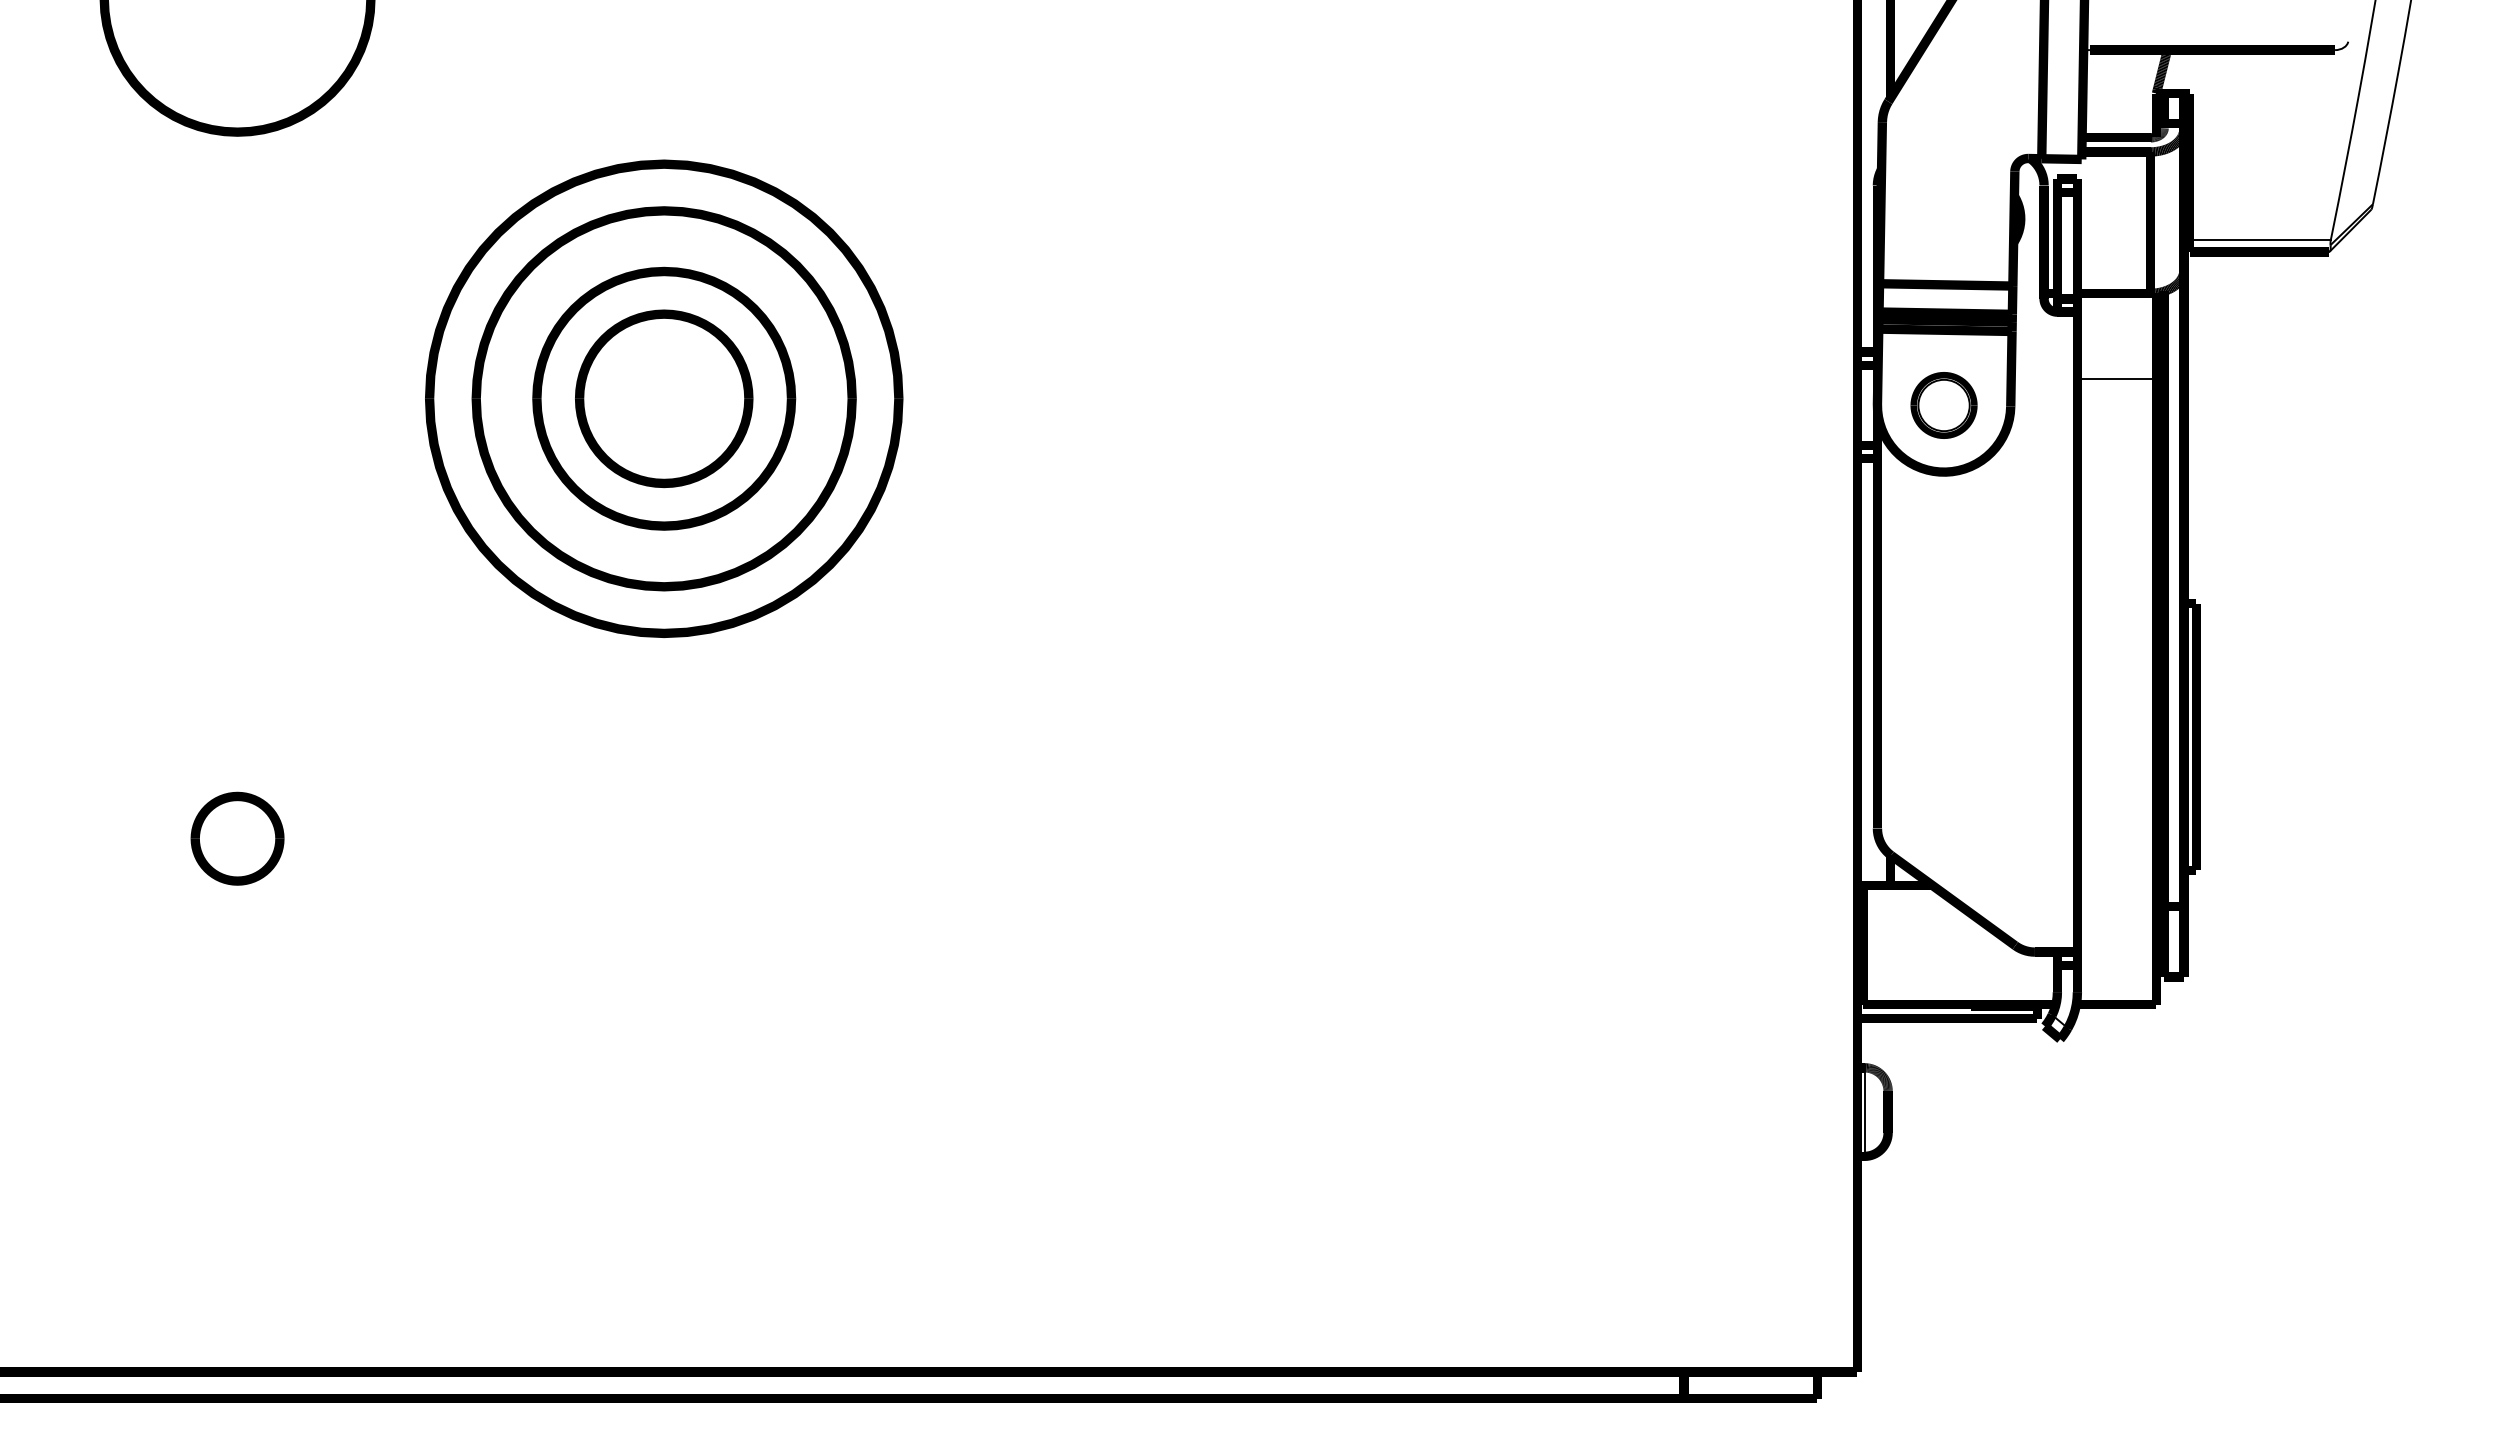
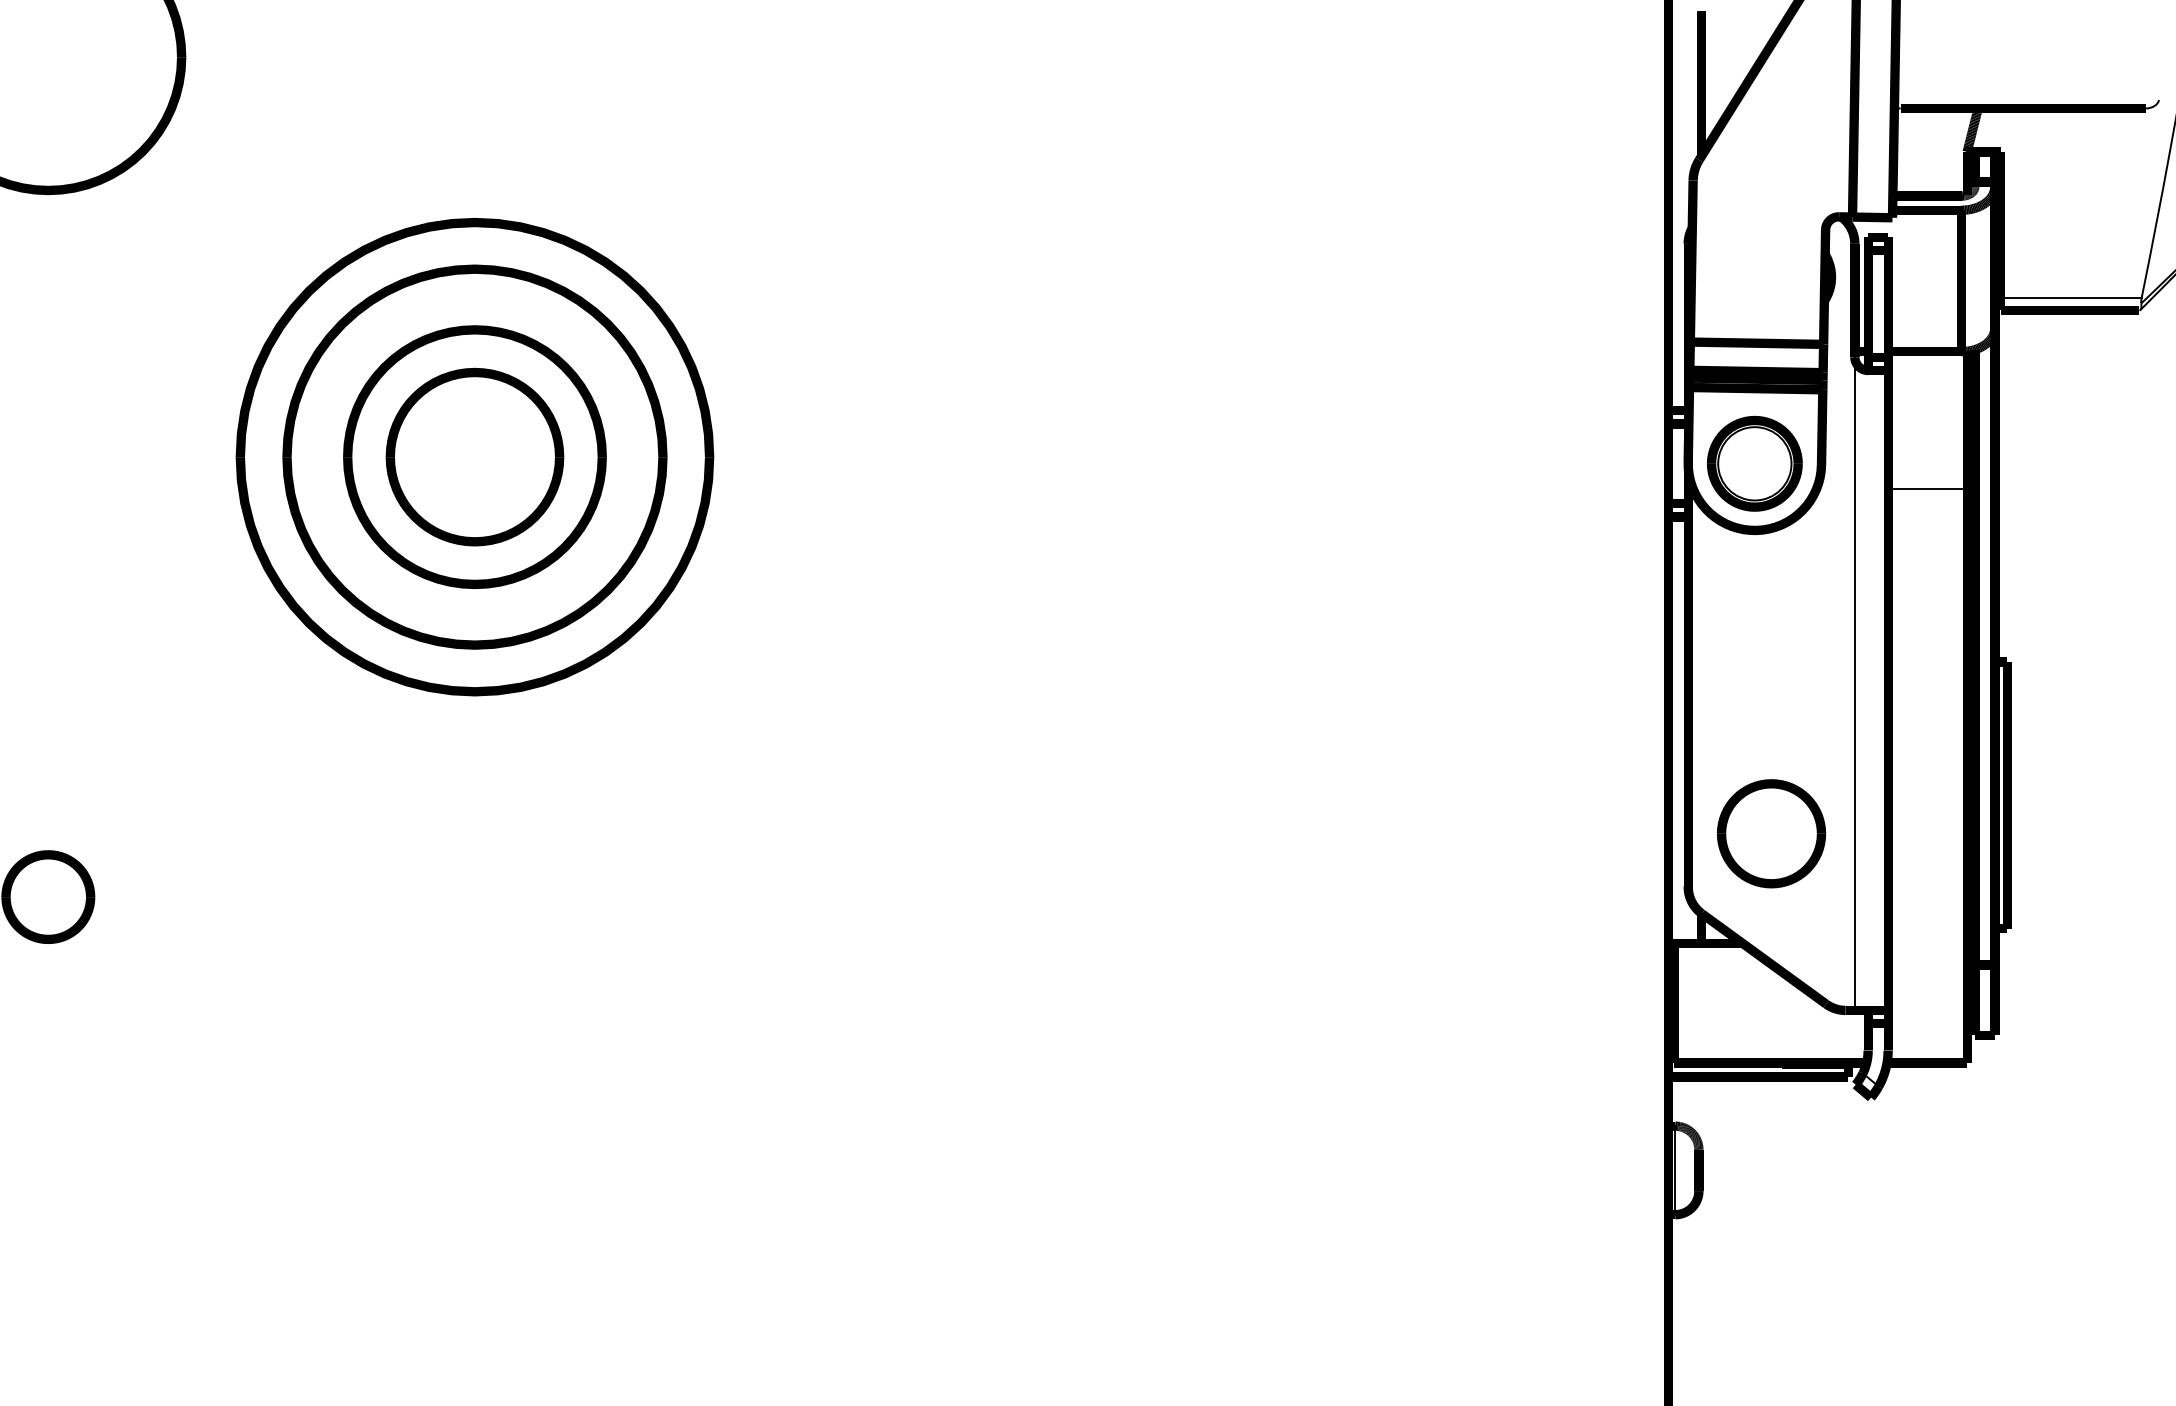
line: (2116, 378) -> (1927, 488), moved
part: (1943, 405) -> (1754, 463), size x1.43
line: (2044, 625) -> (1855, 683), added
part: (1960, 774) -> (1771, 832), added

